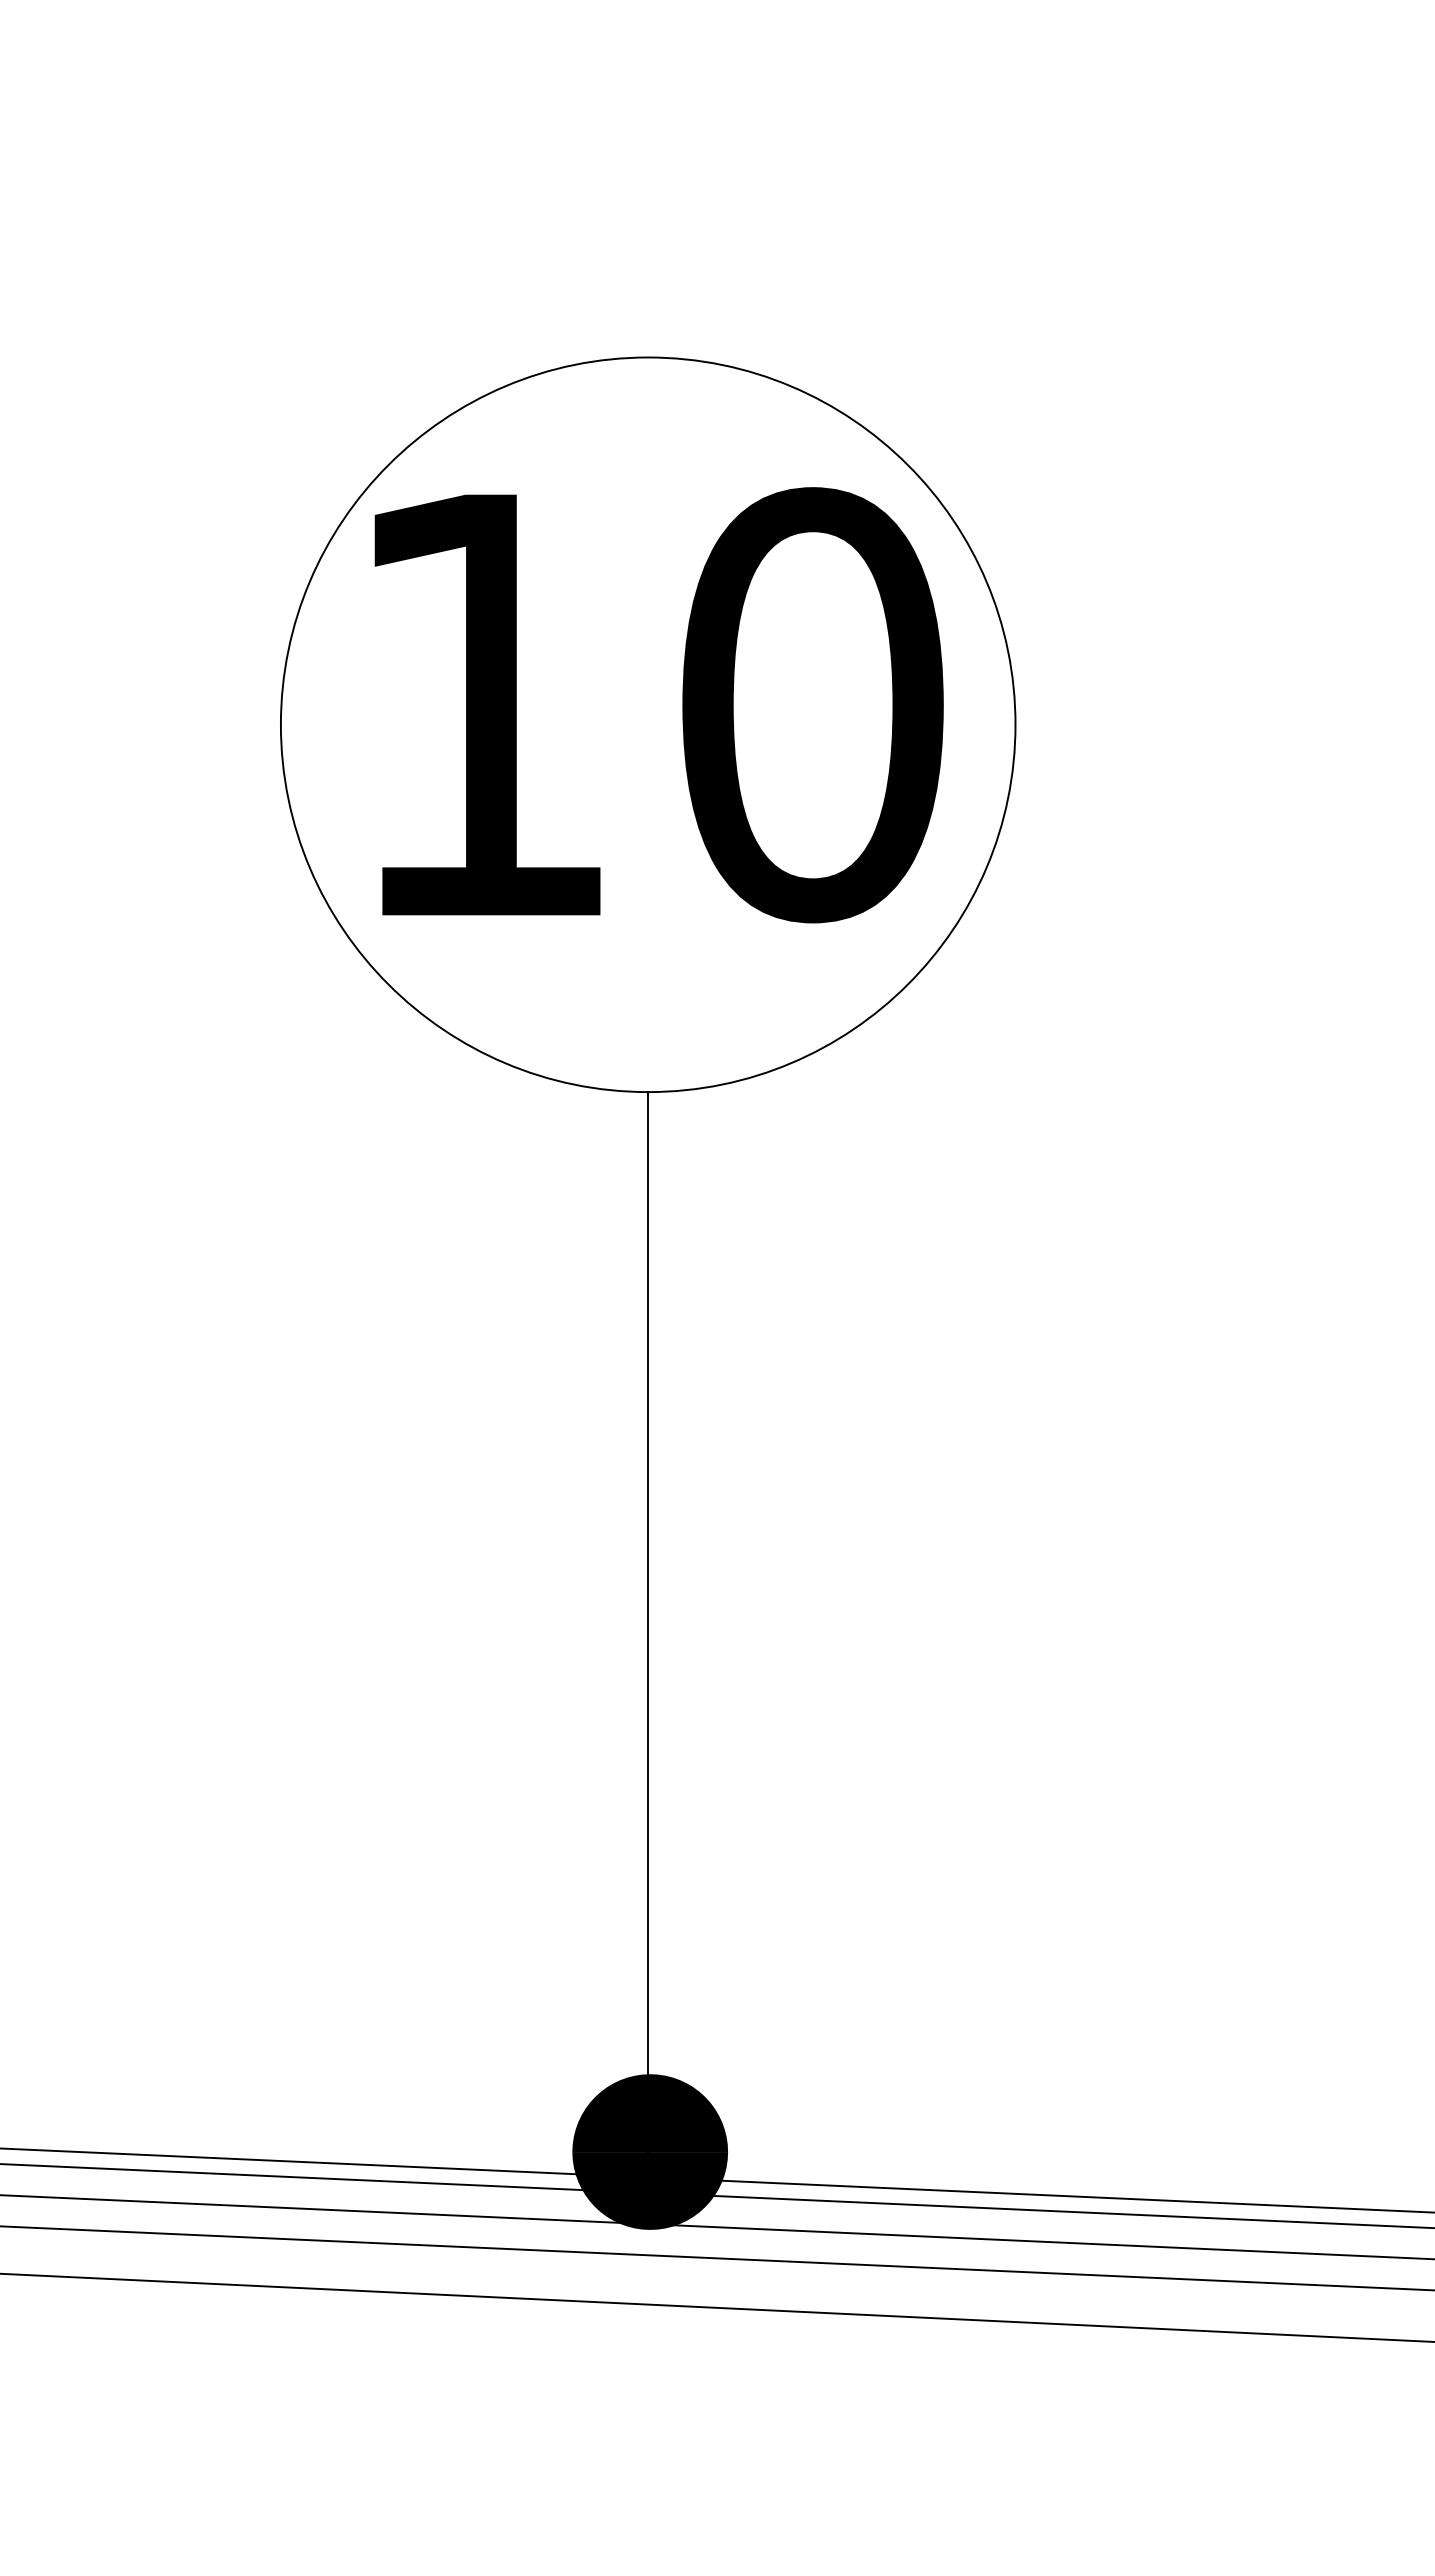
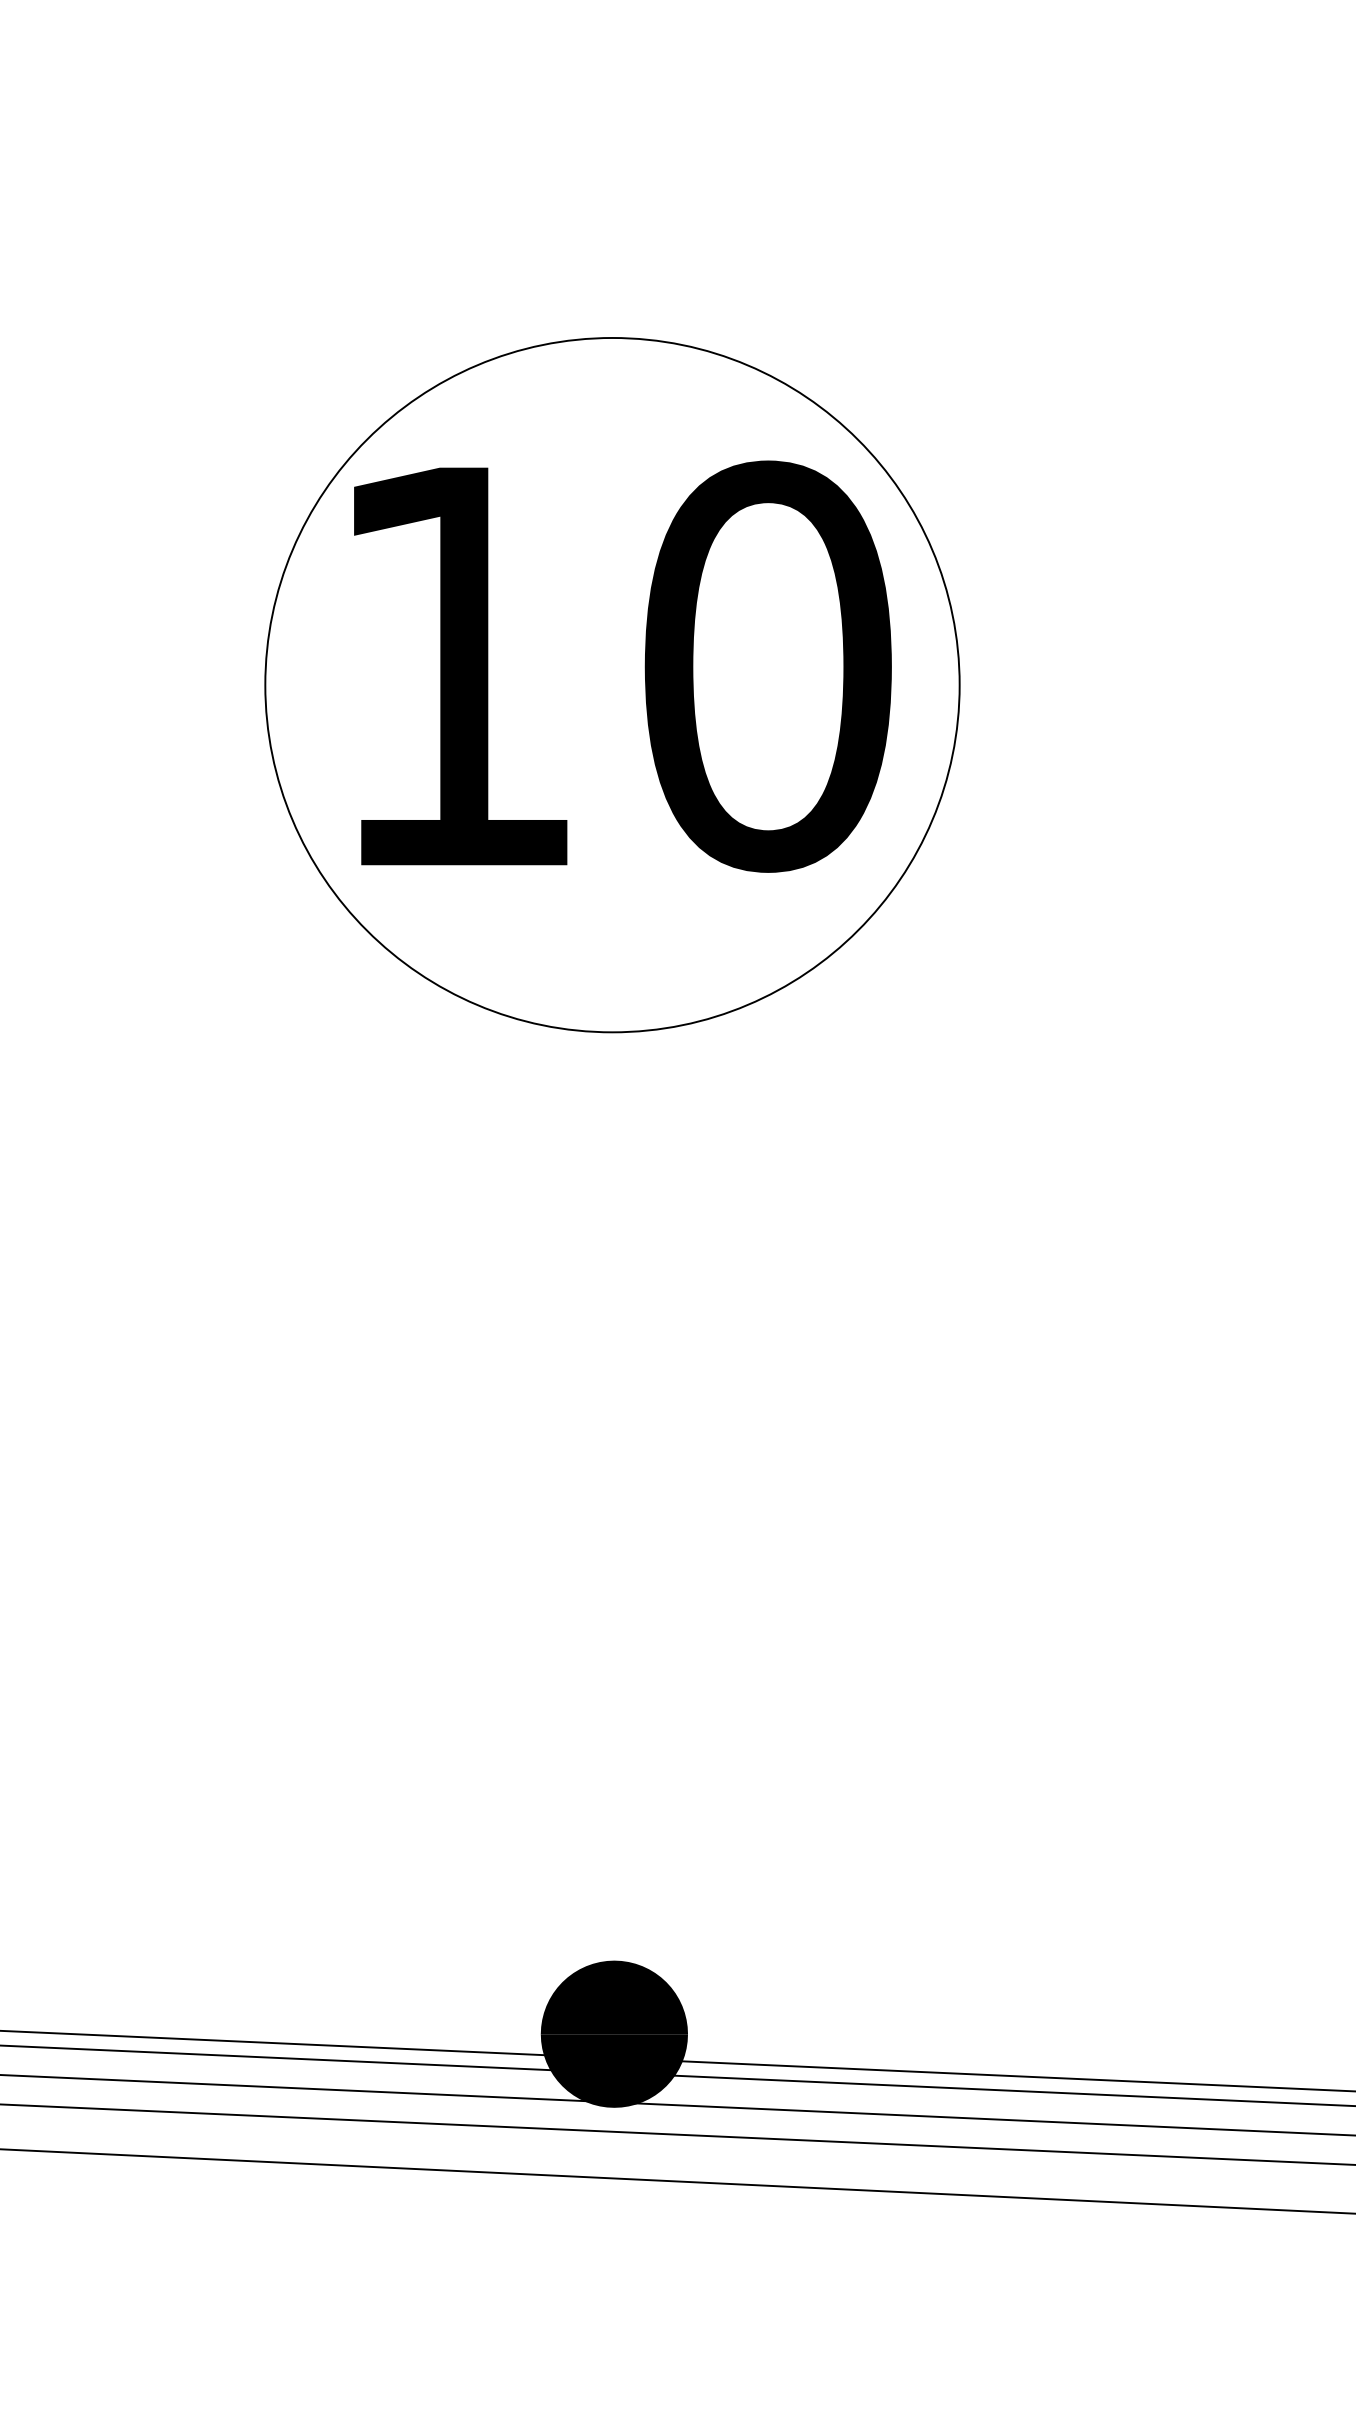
line: (648, 1631) -> (612, 1542), removed

